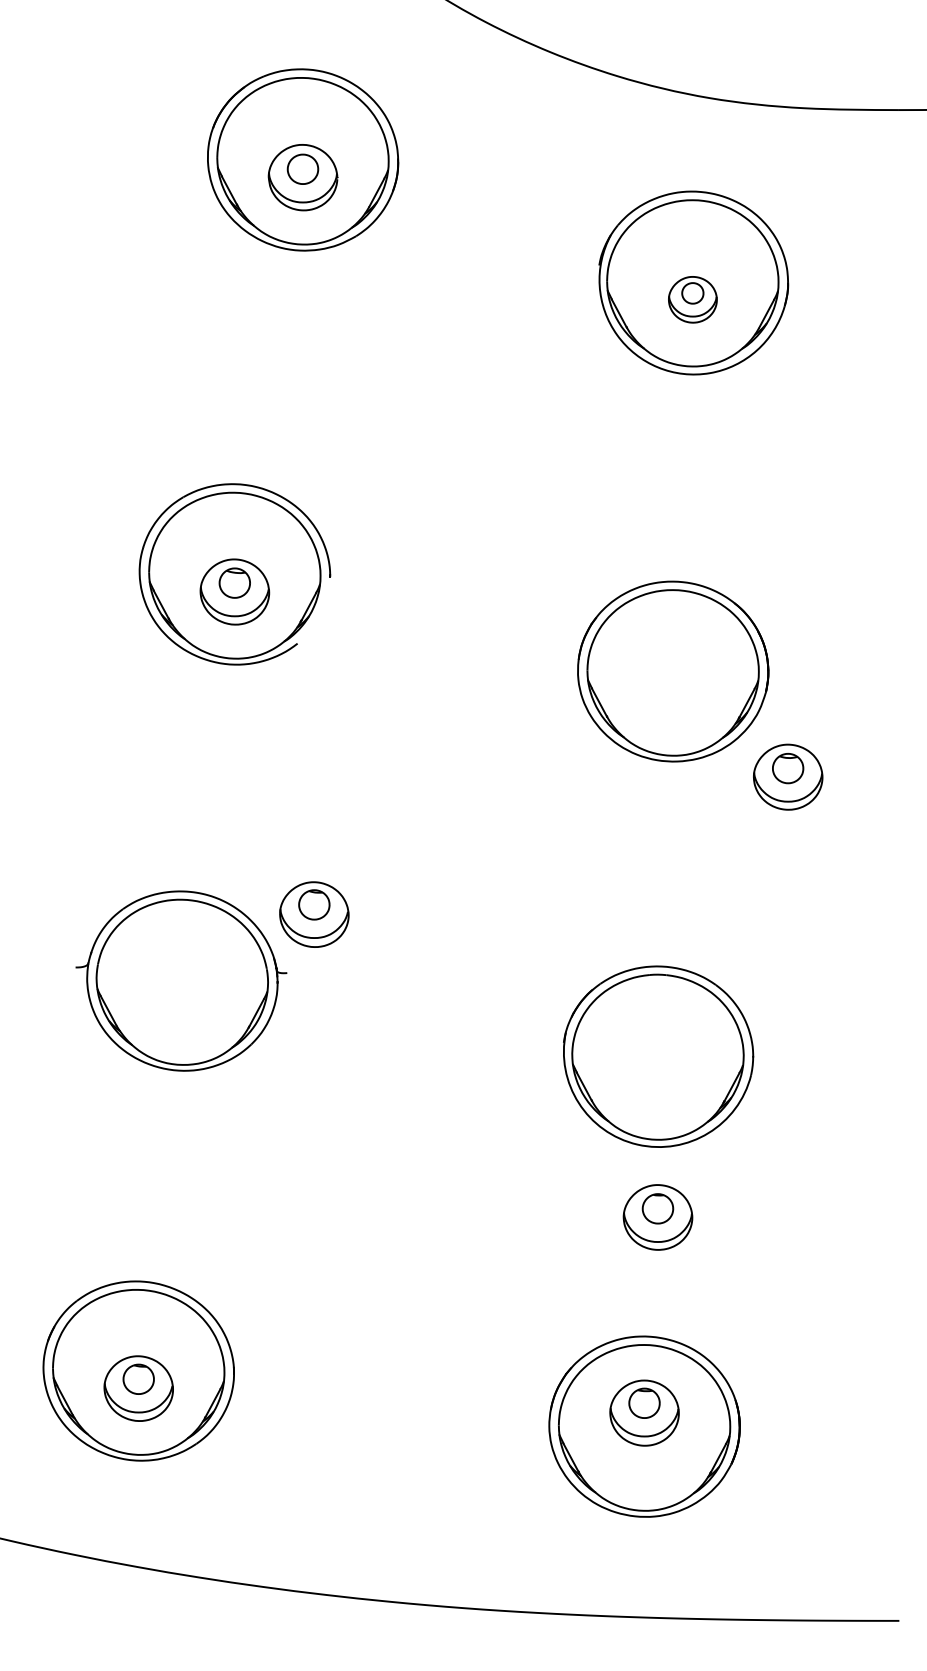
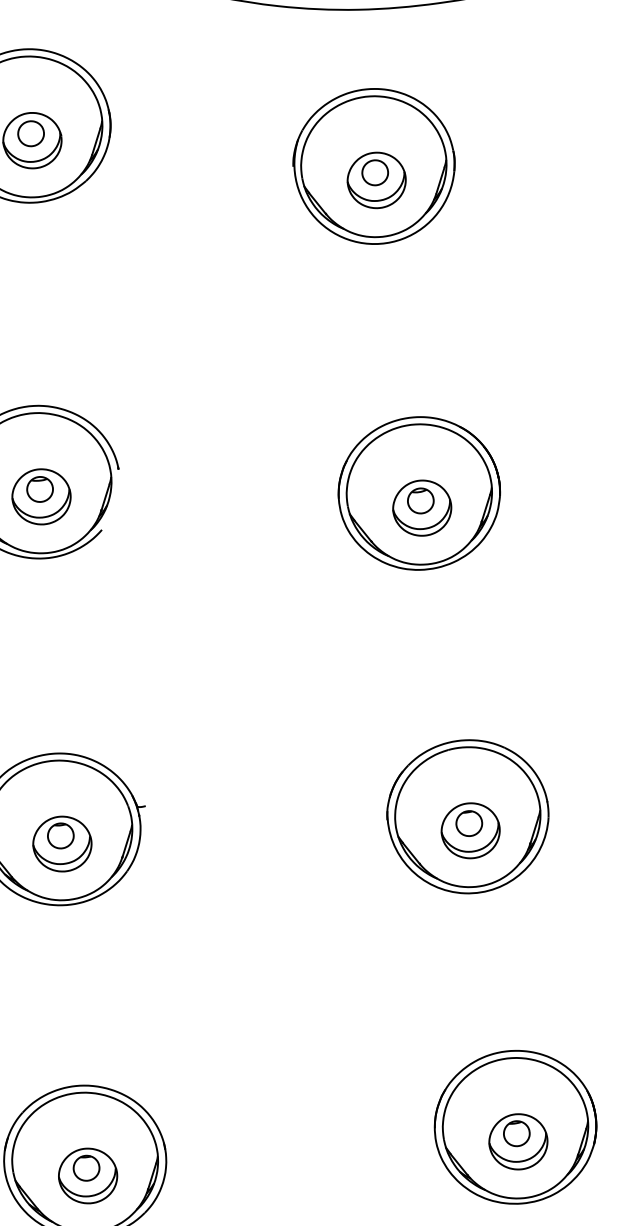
part: (692, 299) -> (376, 180), size x1.43
part: (788, 776) -> (422, 507), moved
part: (314, 914) -> (62, 843), moved
part: (657, 1217) -> (470, 830), moved
part: (644, 1412) -> (518, 1141), moved

